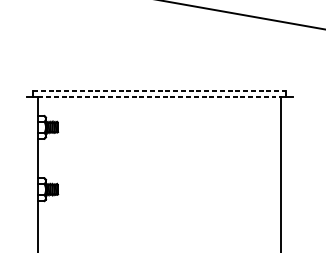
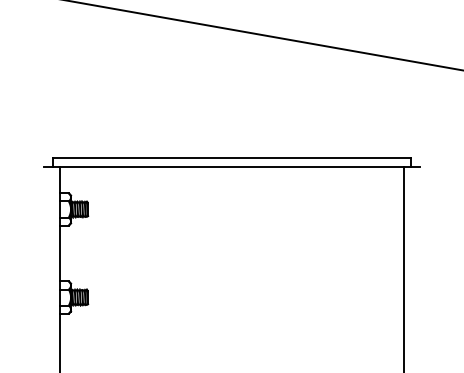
line: (160, 91) -> (232, 158), dashed -> solid
line: (159, 97) -> (231, 166), dashed -> solid

